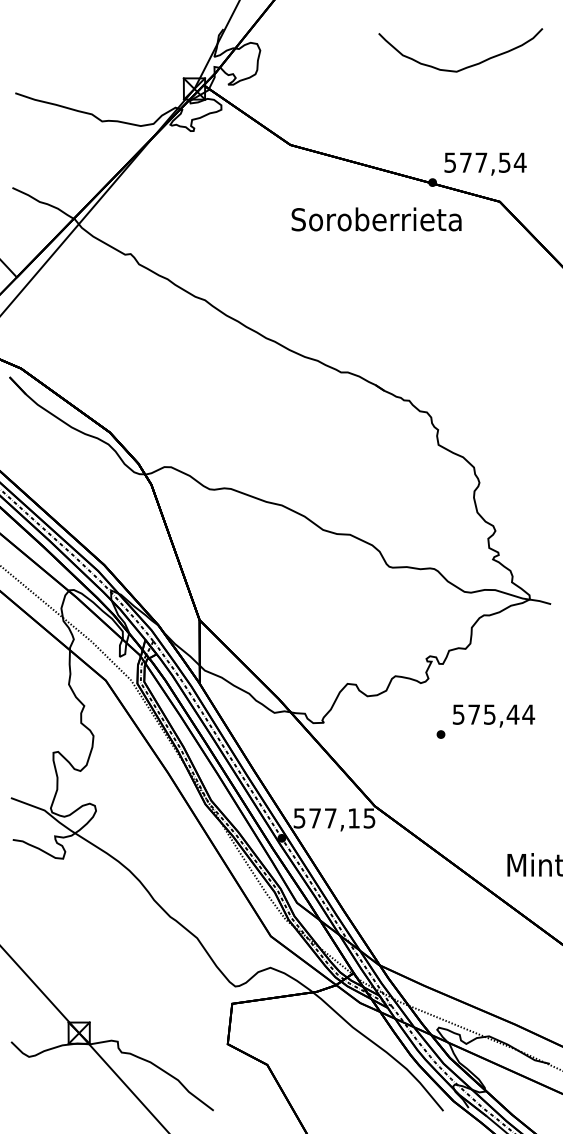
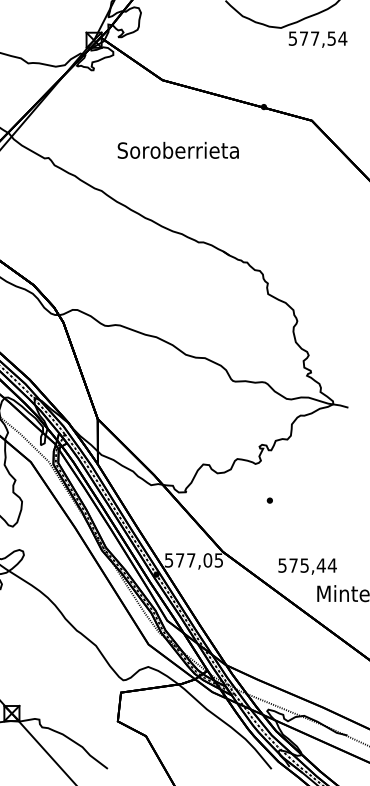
text: (485, 163) -> (318, 39), moved
text: (376, 219) -> (178, 150), moved
text: (494, 715) -> (308, 566), moved
text: (354, 818) -> (208, 560), 577,15 -> 577,05

